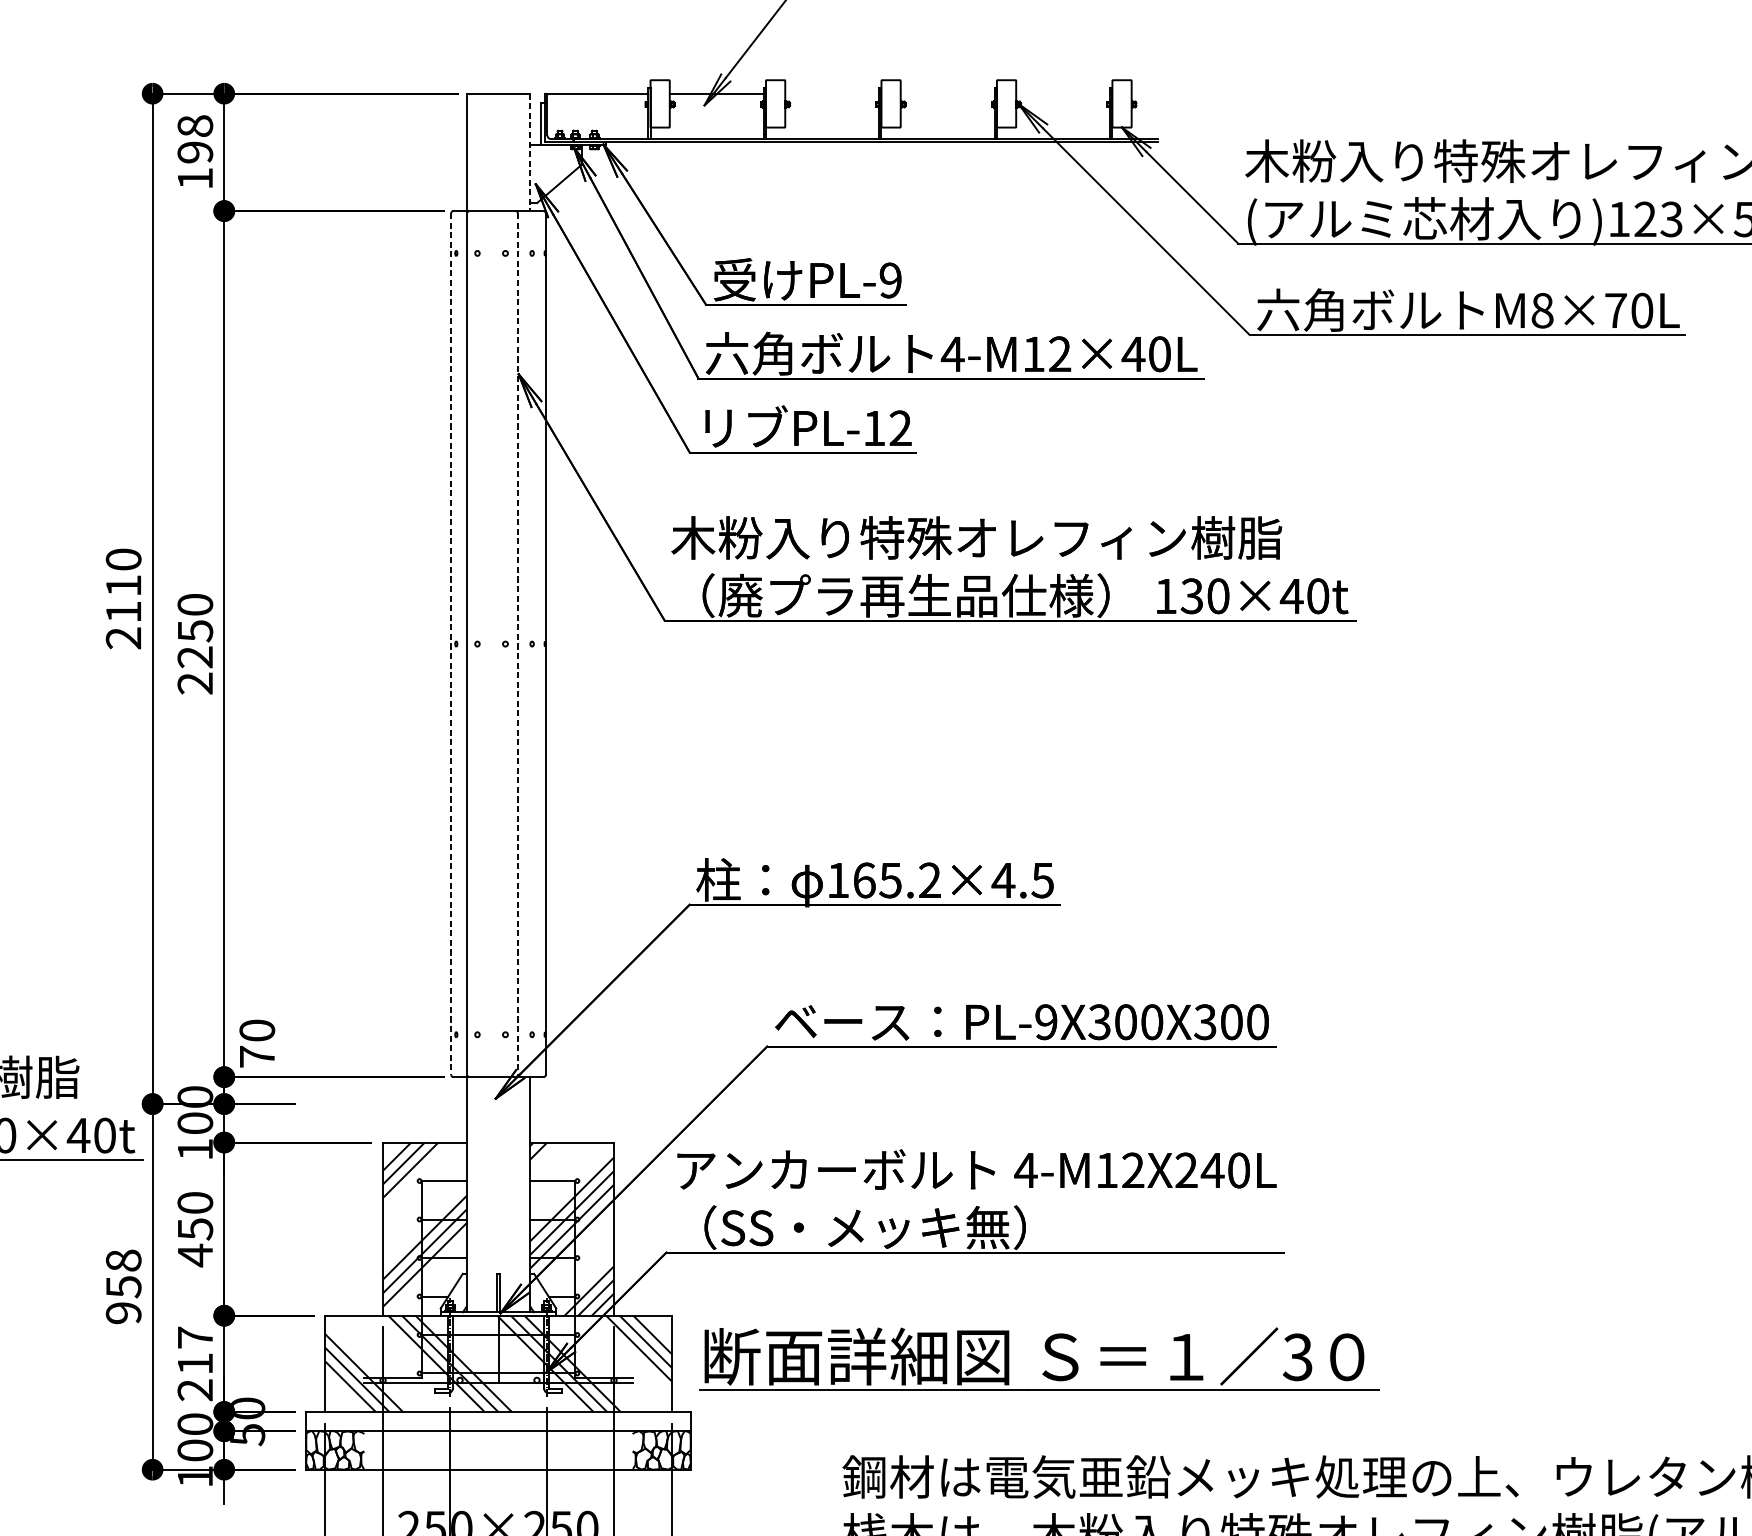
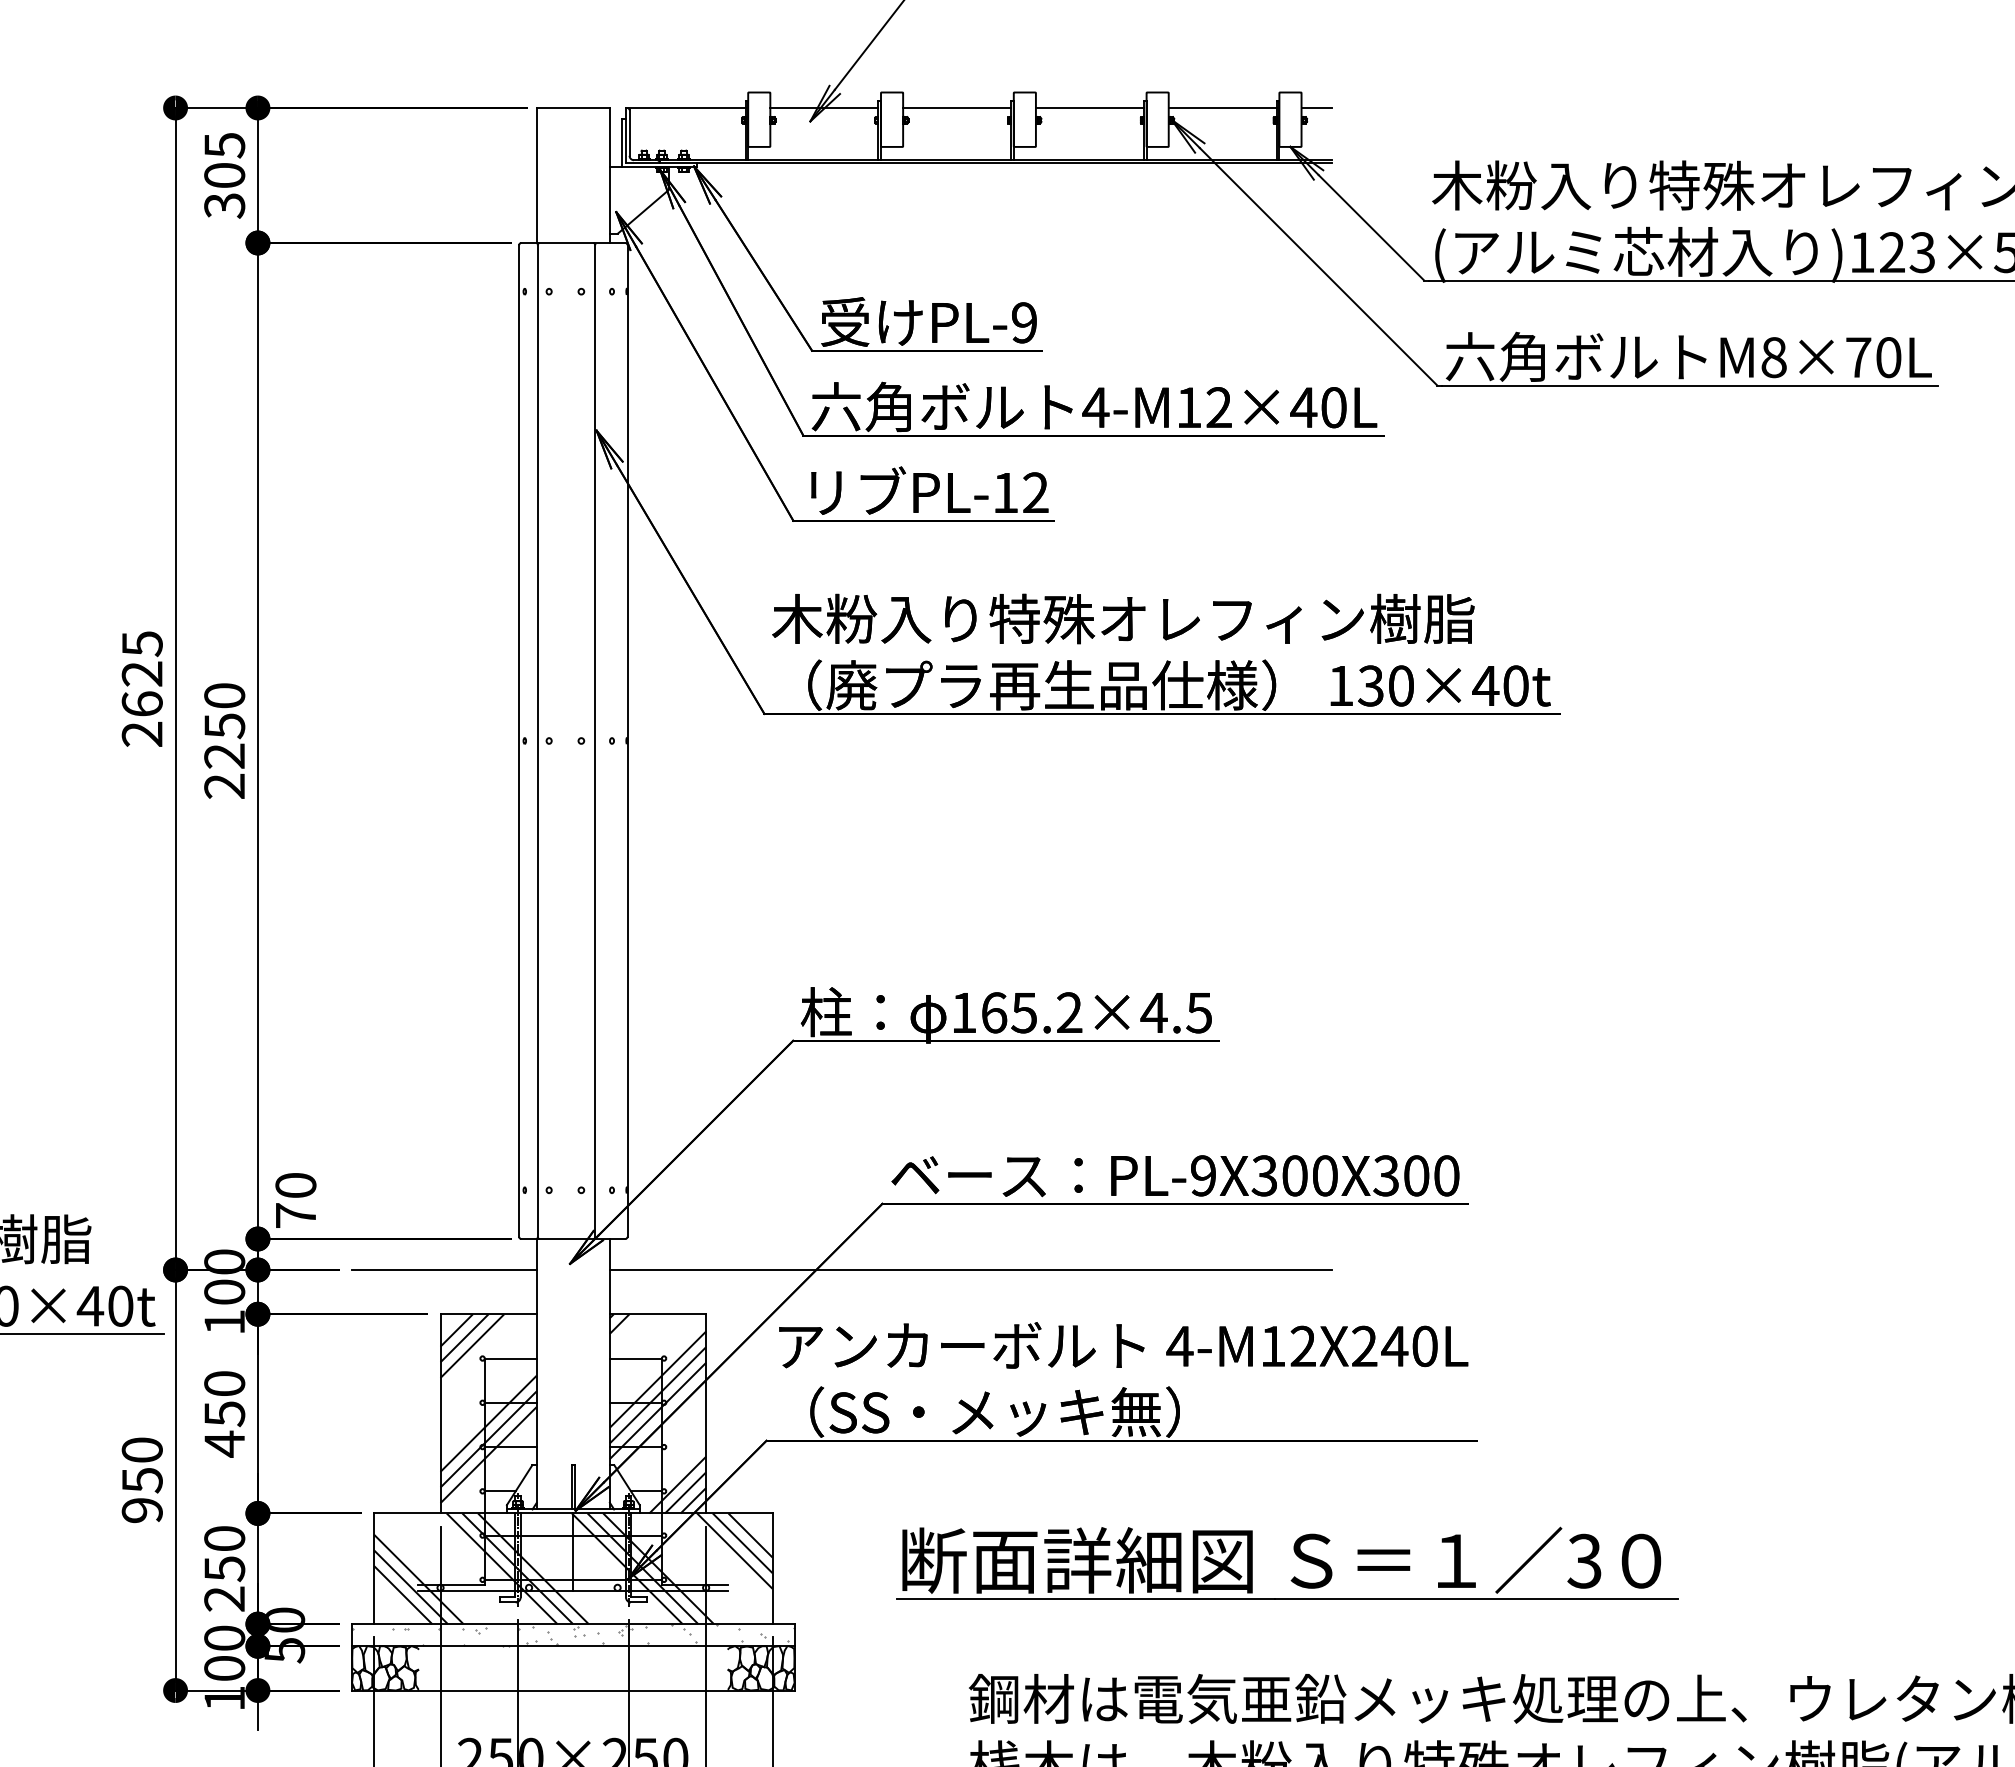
line: (832, 94) -> (957, 108), added
line: (947, 94) -> (1089, 108), added
line: (1062, 94) -> (1222, 108), added
line: (1144, 94) -> (1316, 108), added
text: (195, 152) -> (224, 175), 198 -> 305
line: (529, 152) -> (609, 175), dashed -> solid
text: (123, 585) -> (141, 673), 2110 -> 2625
line: (451, 644) -> (519, 741), dashed -> solid
line: (517, 644) -> (595, 741), dashed -> solid
line: (386, 1104) -> (444, 1270), added
line: (843, 1104) -> (970, 1270), added
text: (123, 1260) -> (141, 1449), 958 -> 950
text: (195, 1351) -> (224, 1554), 217 -> 250
part: (1046, 1351) -> (1295, 1554), moved
hatch: (498, 1421) -> (573, 1635), added

